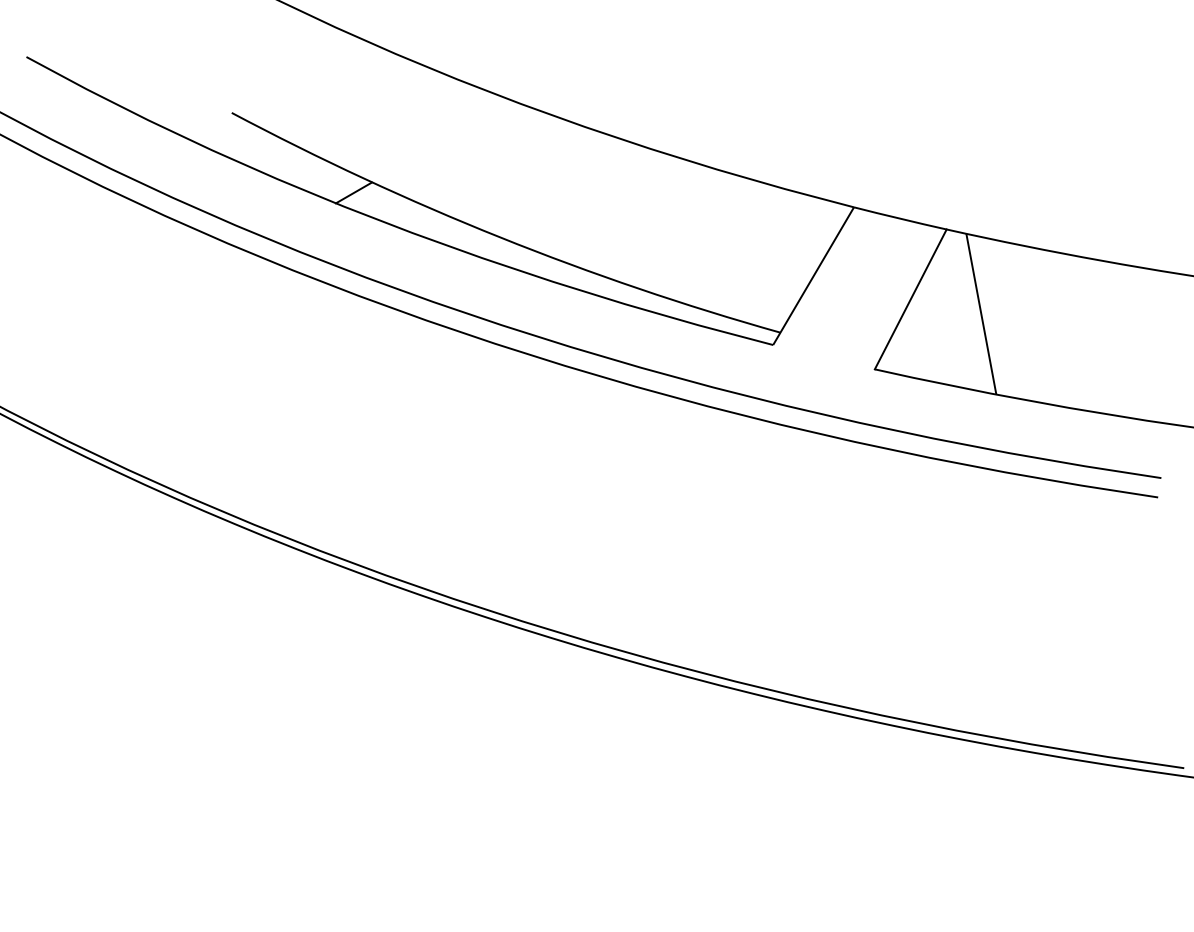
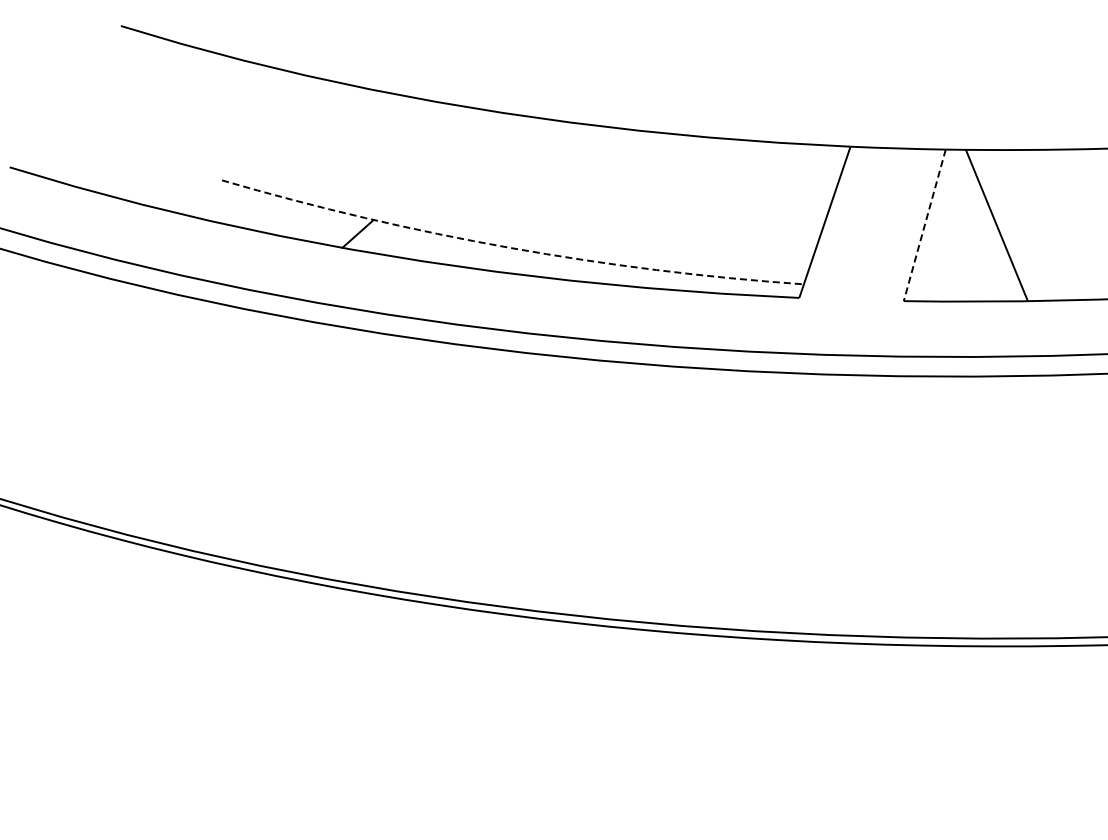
arc: (500, 237) -> (510, 247), solid -> dashed
line: (910, 299) -> (924, 225), solid -> dashed

